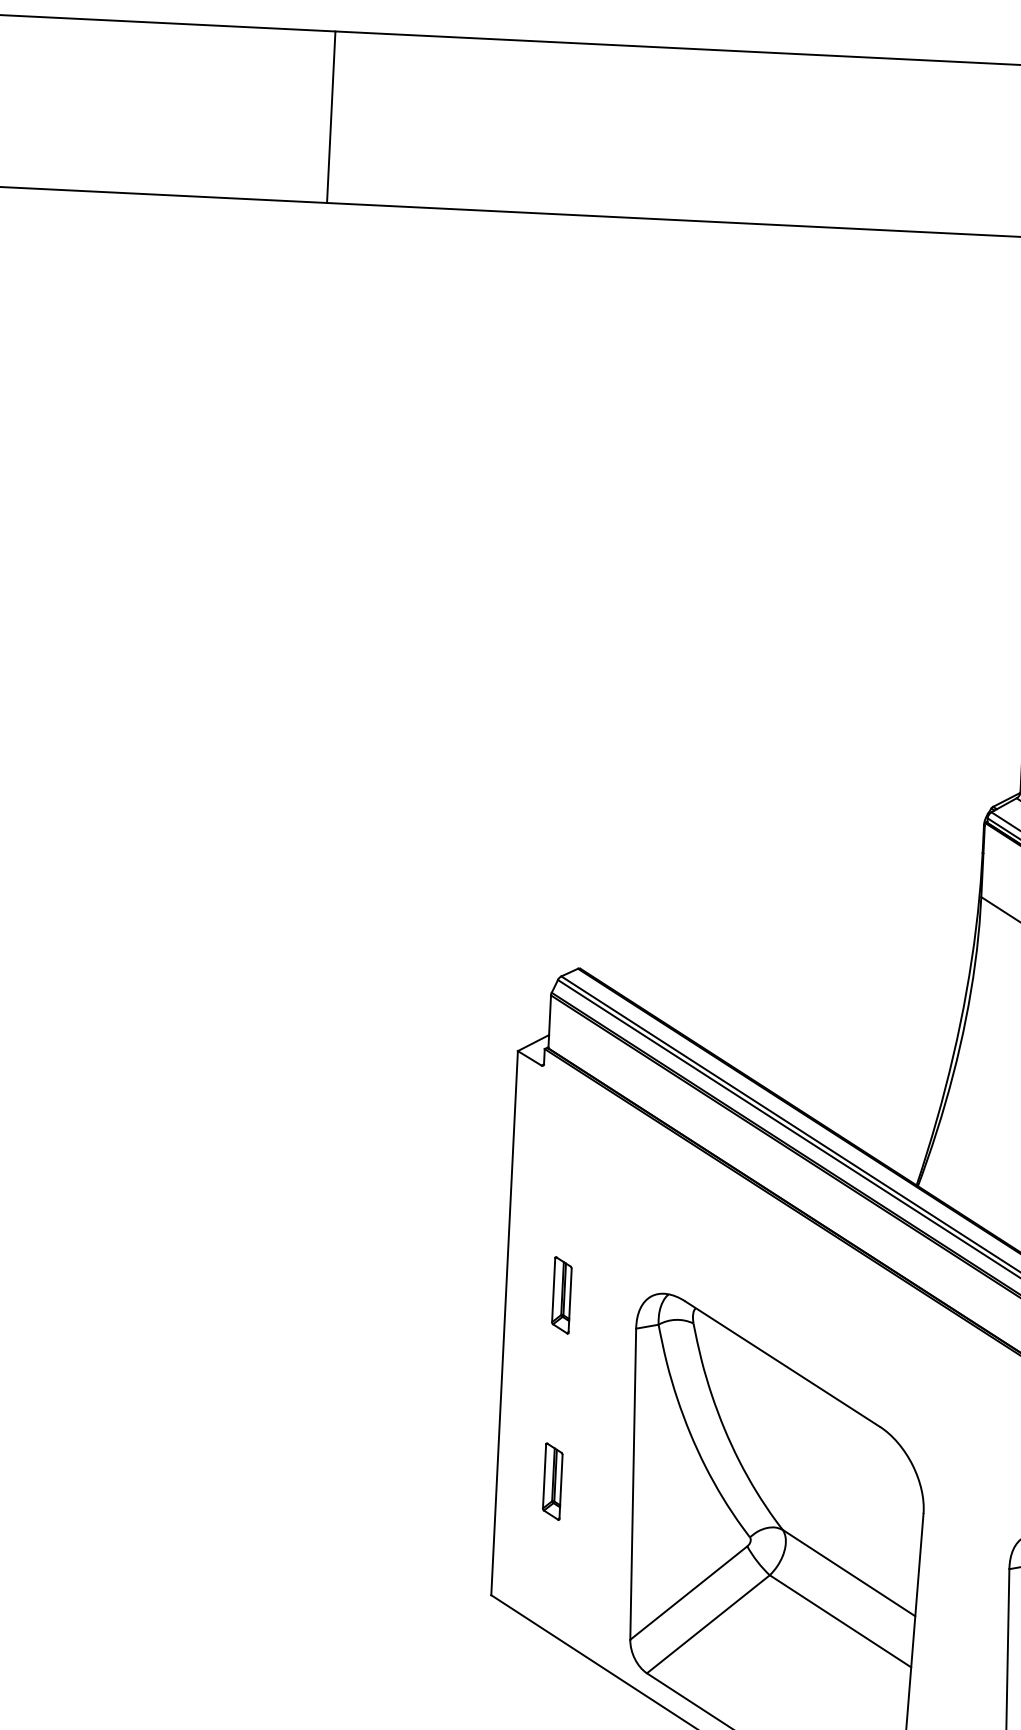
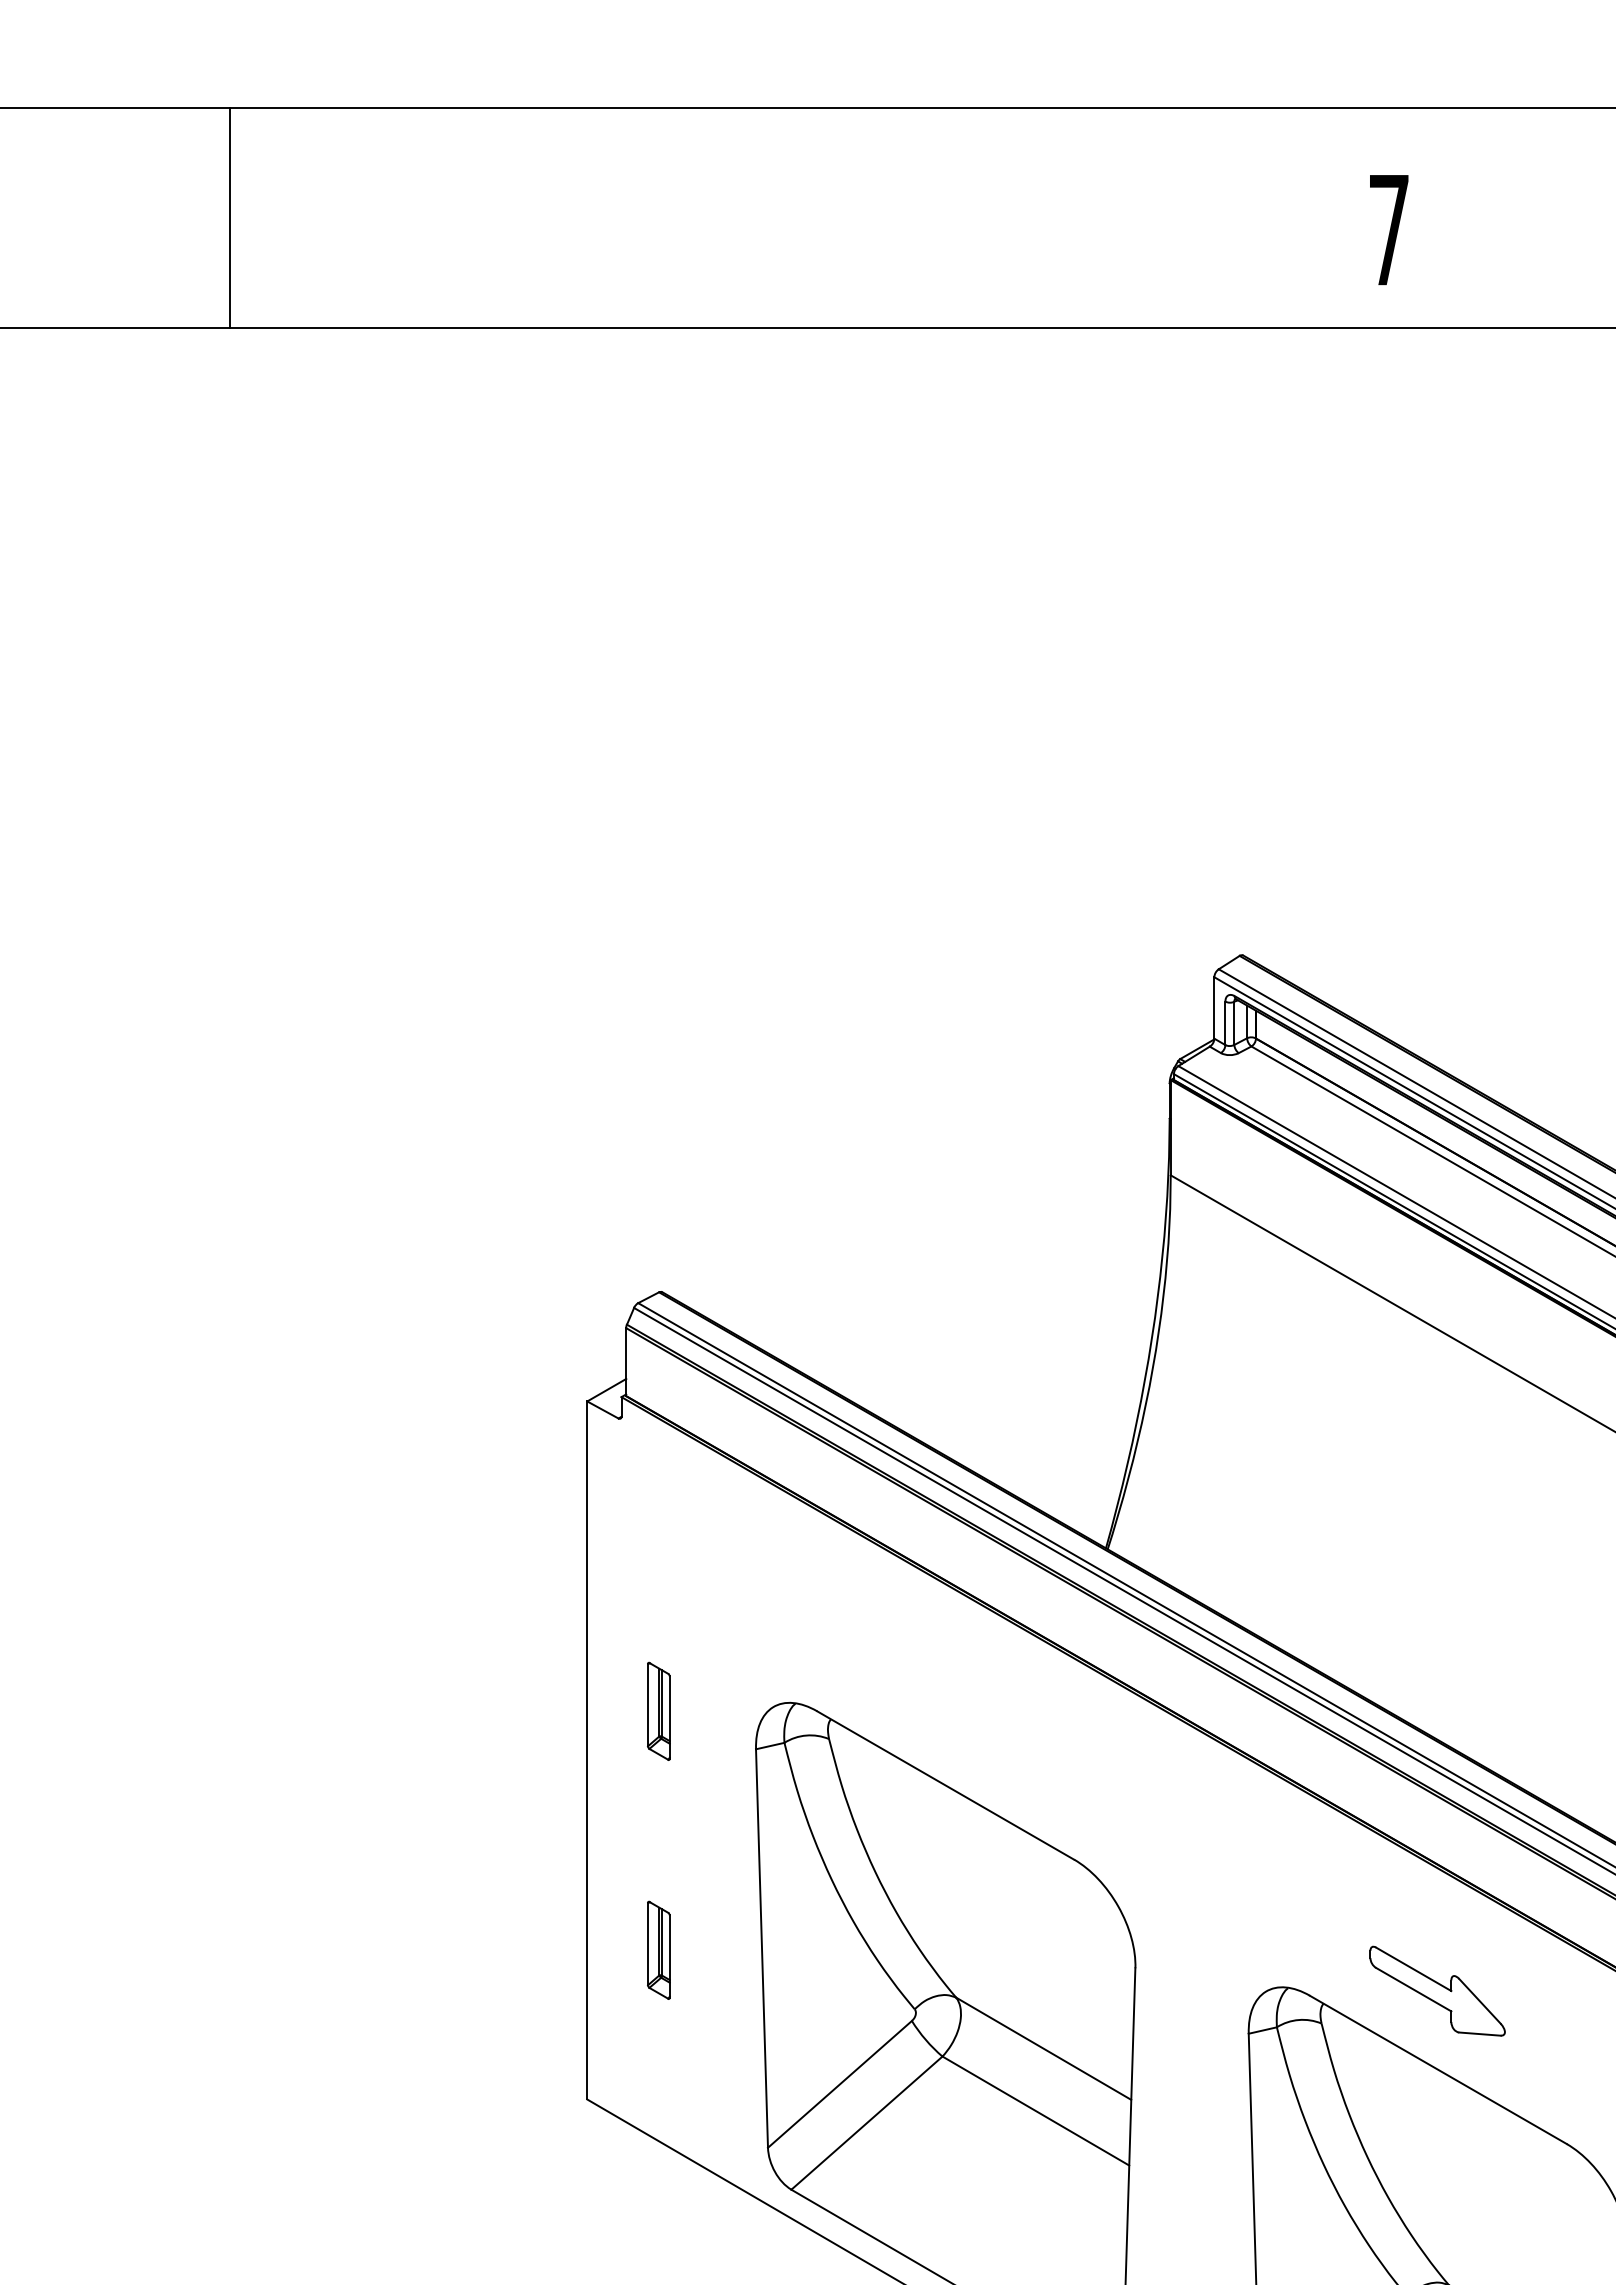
line: (330, 116) -> (229, 217), moved

